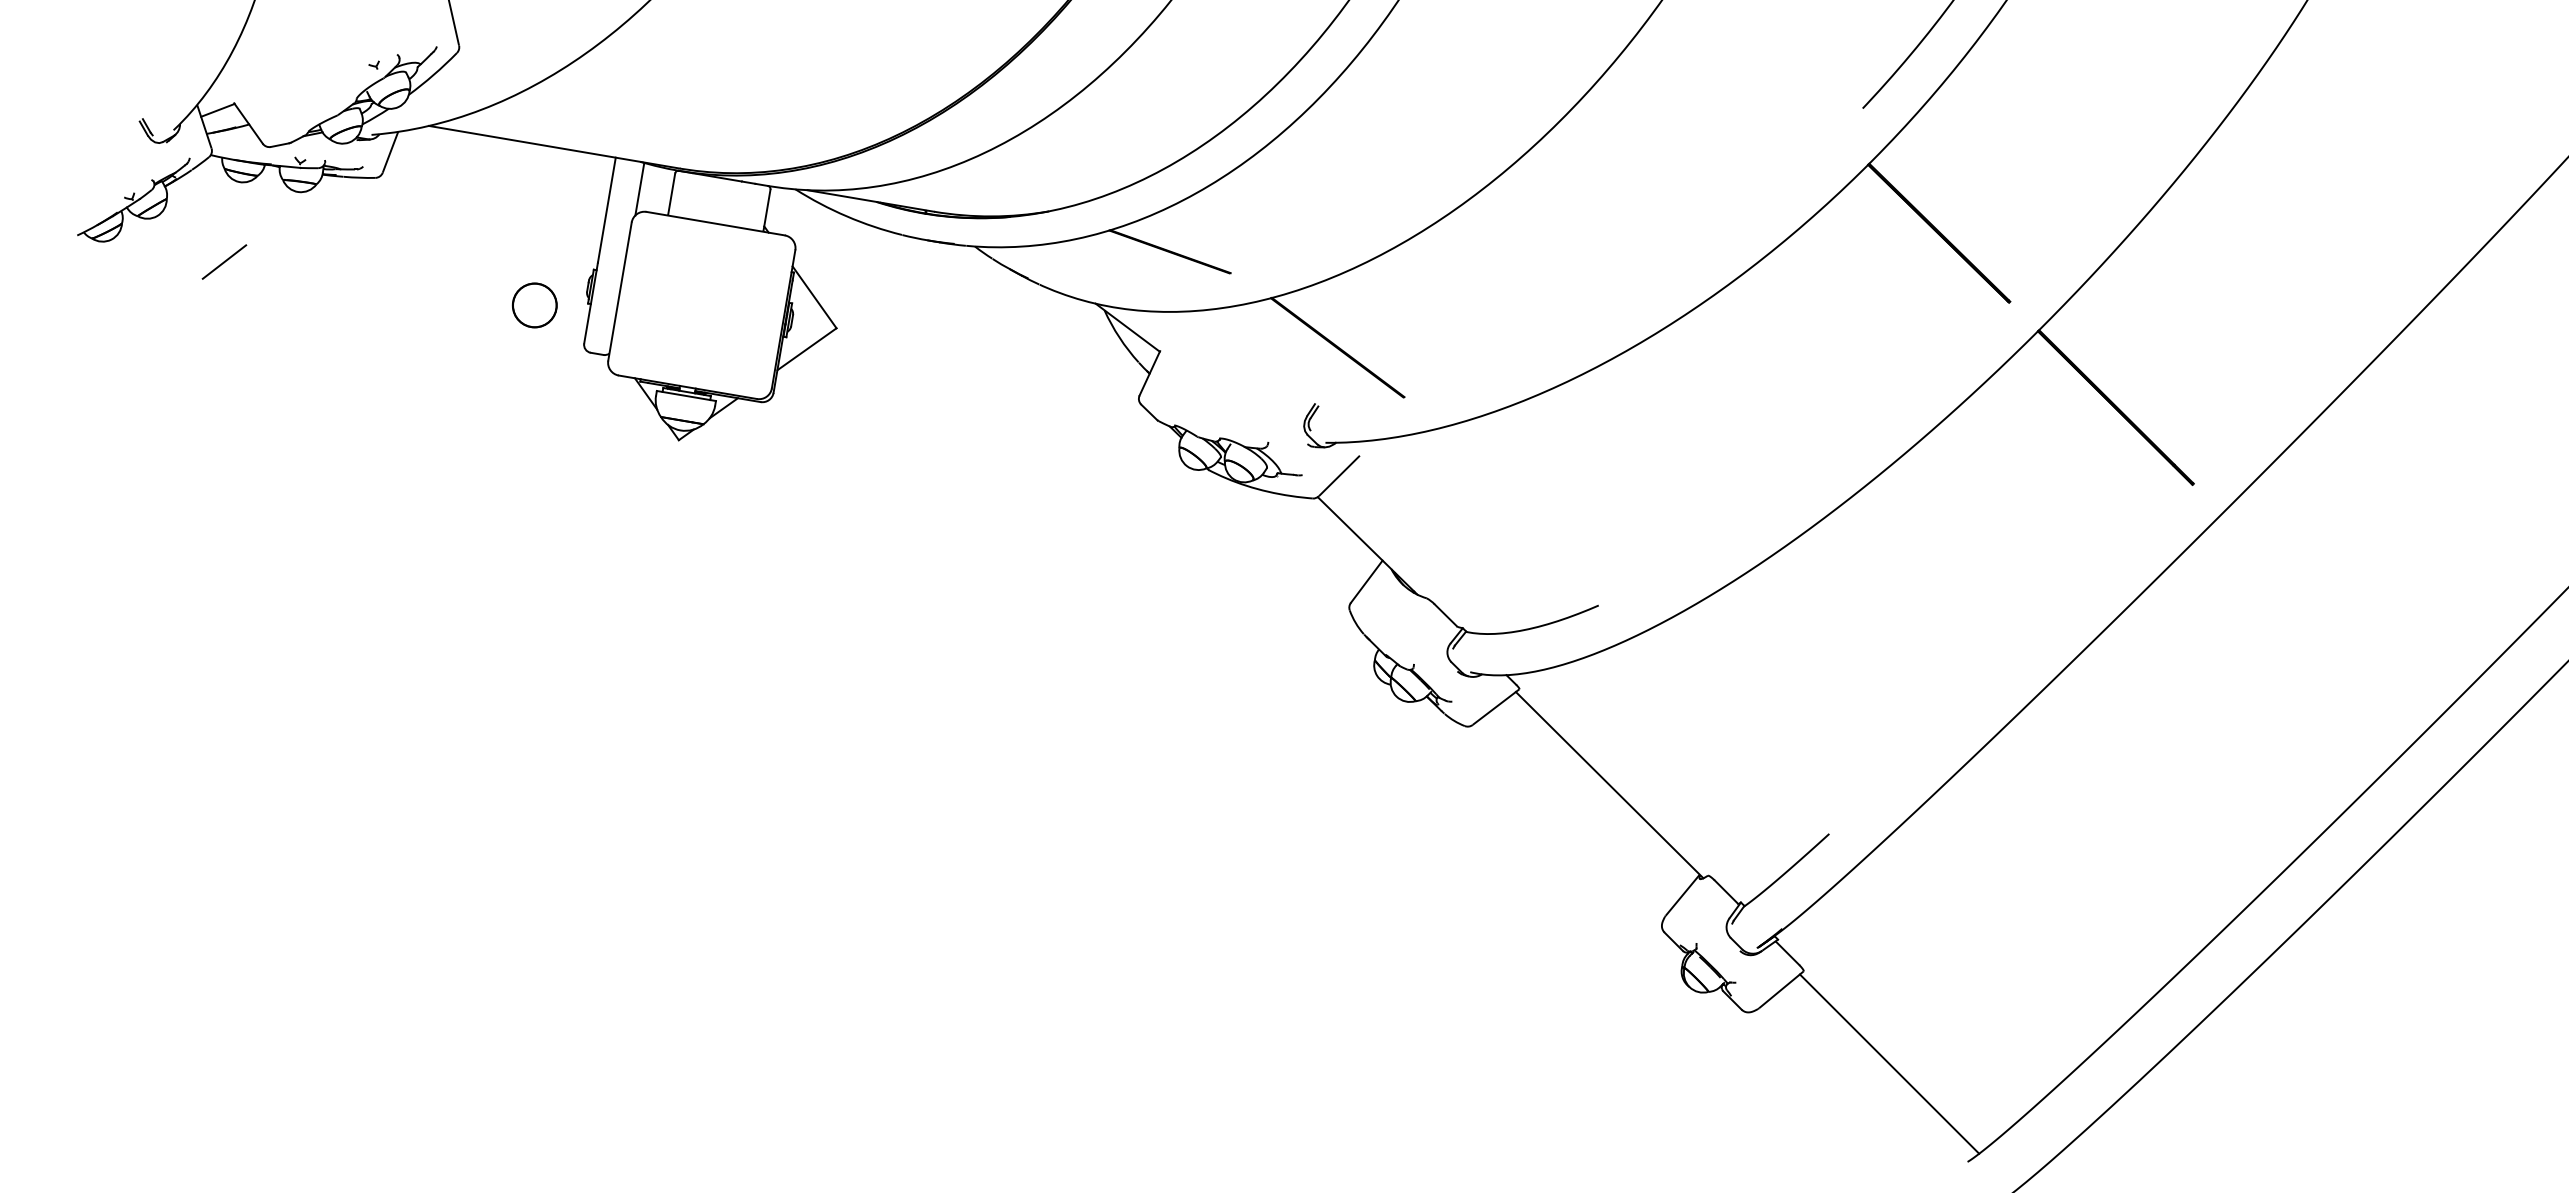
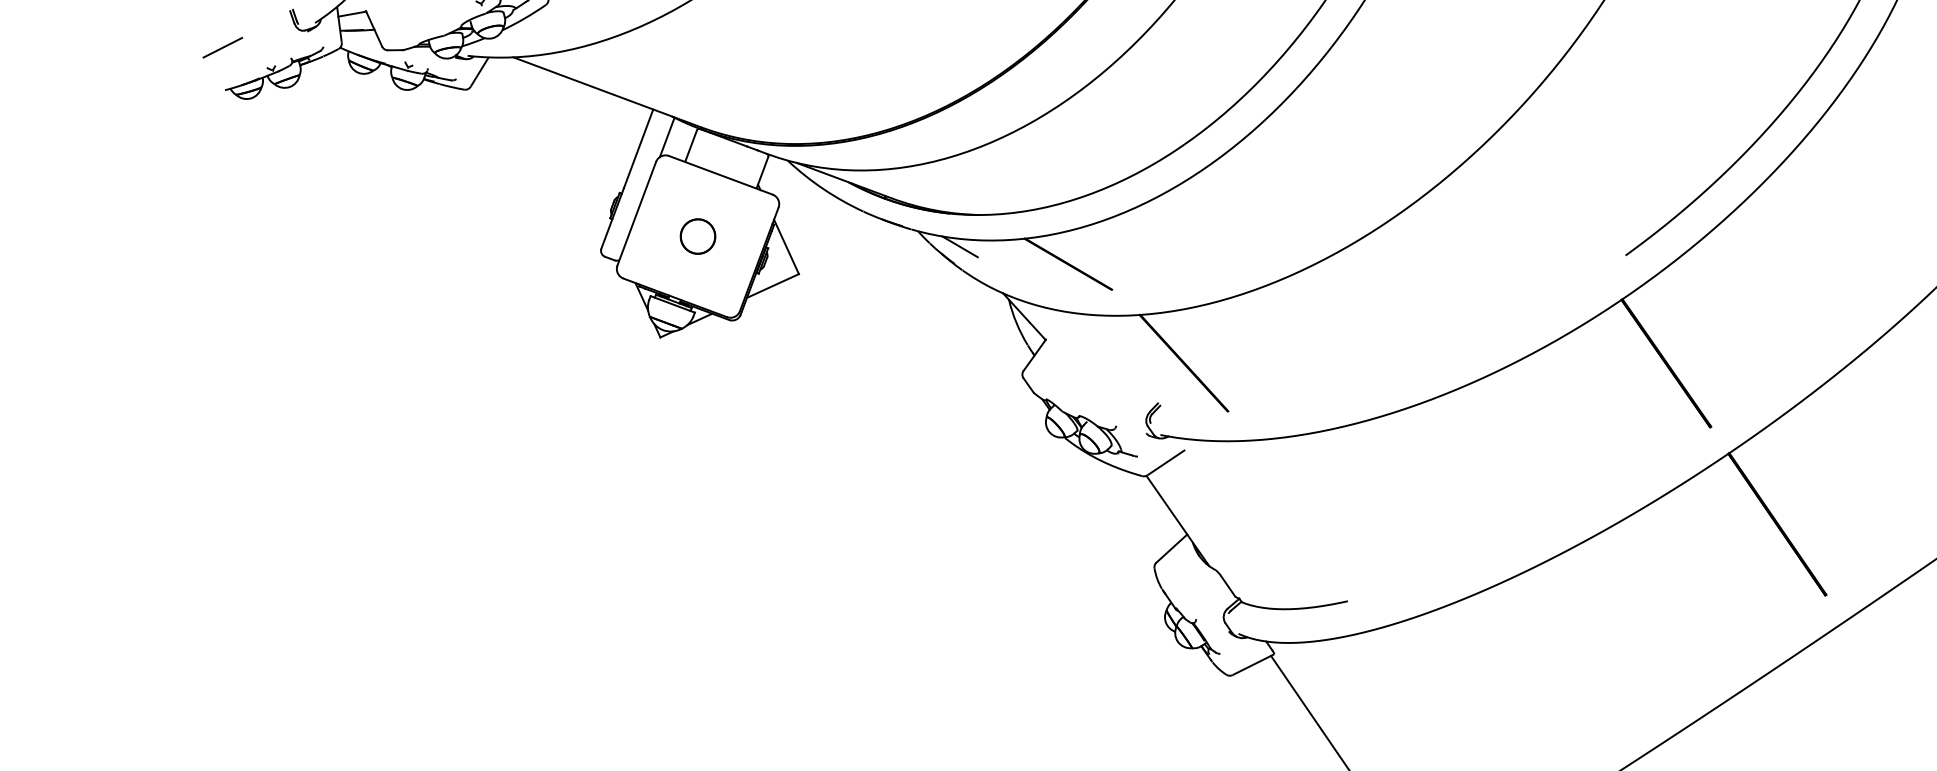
line: (1030, 255) -> (959, 246), added
line: (224, 261) -> (222, 47), moved
part: (534, 305) -> (697, 236), moved

